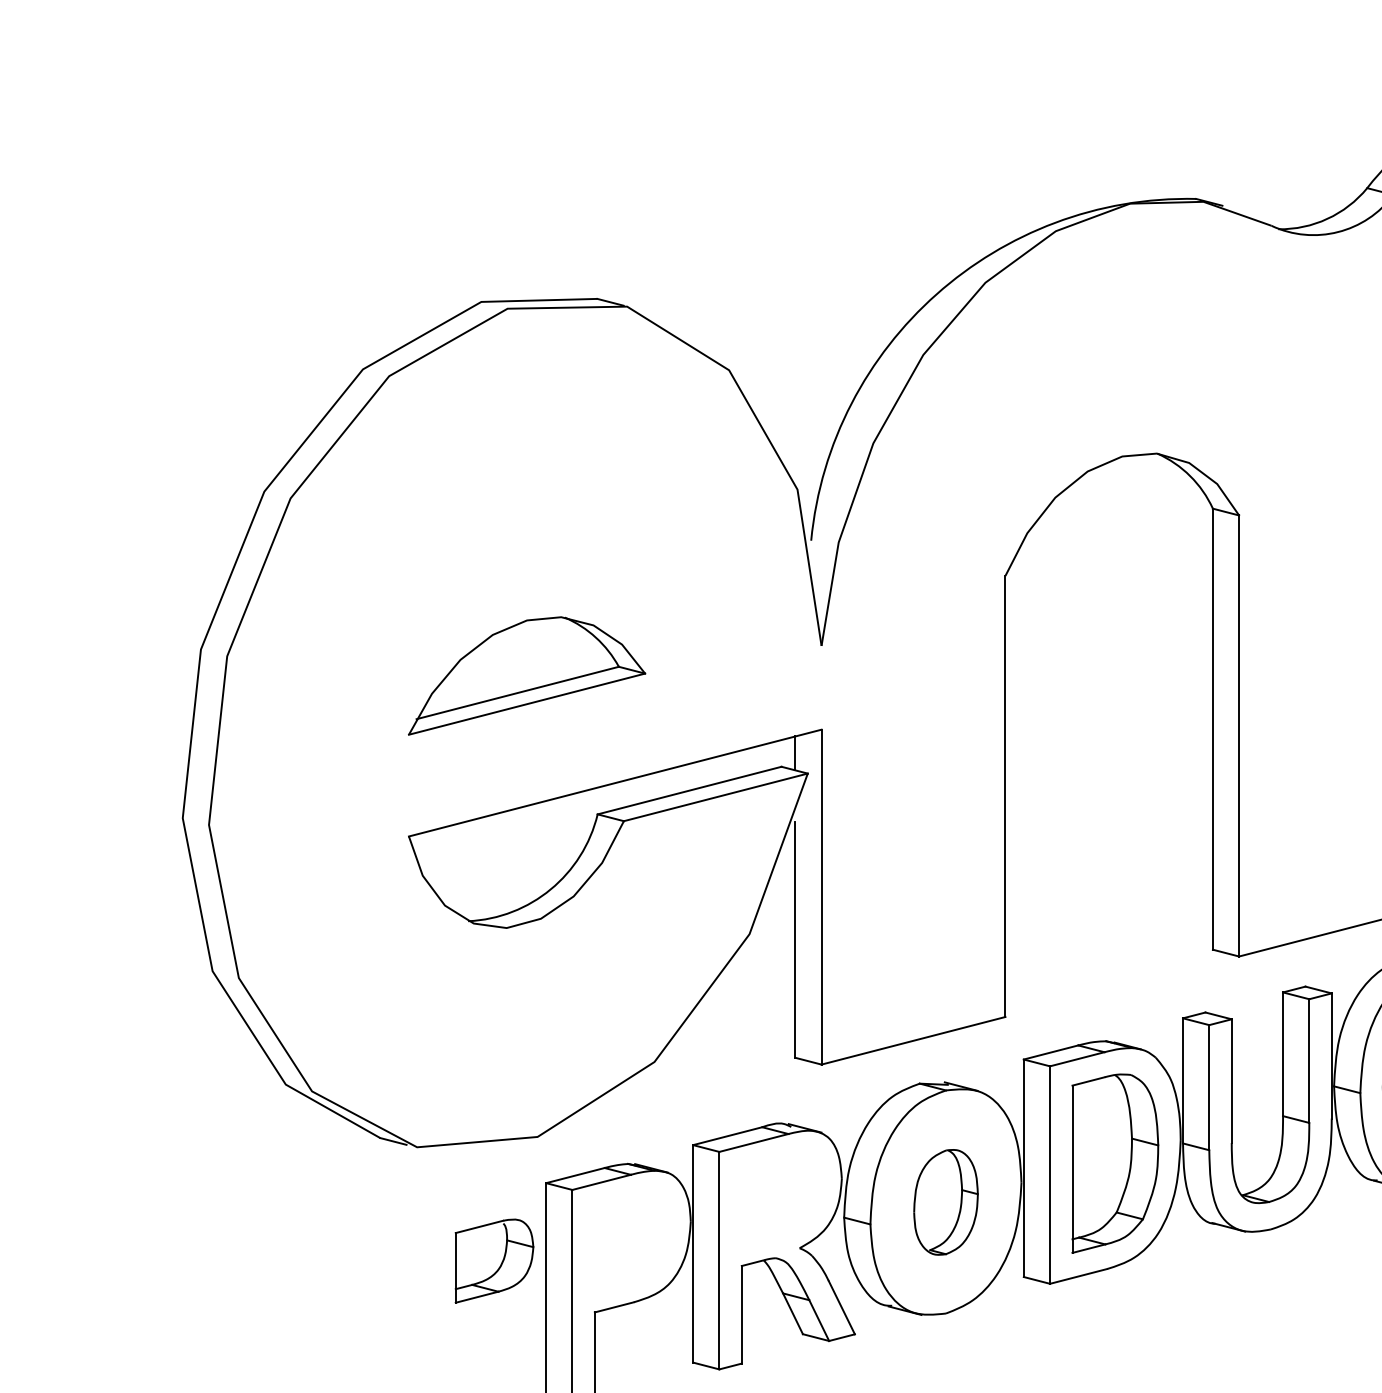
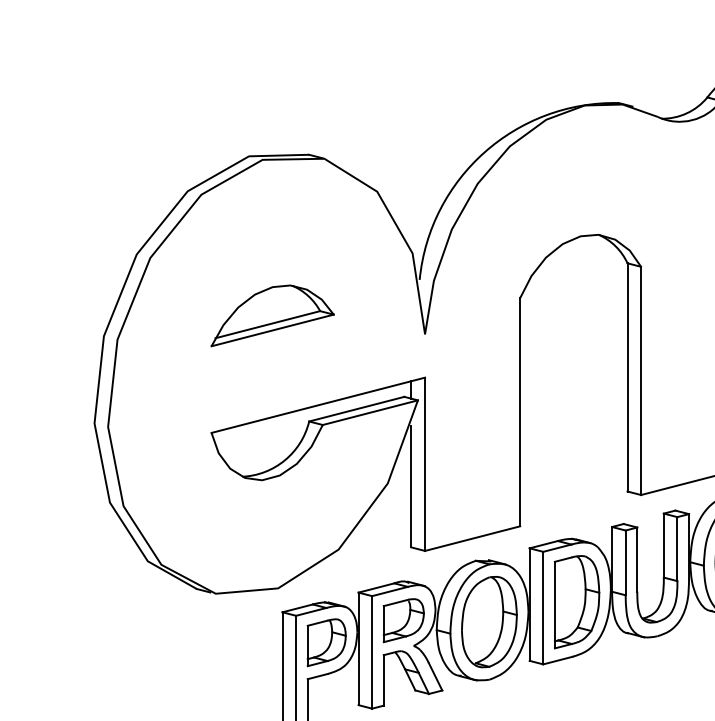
part: (526, 675) -> (272, 315), moved
part: (946, 1202) -> (489, 622), size x1.67
part: (631, 1241) -> (326, 642), added
part: (493, 1260) -> (403, 620), moved

